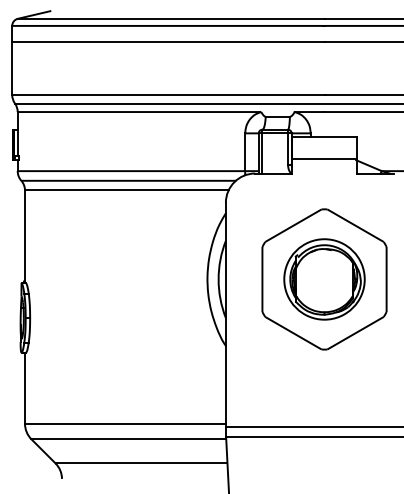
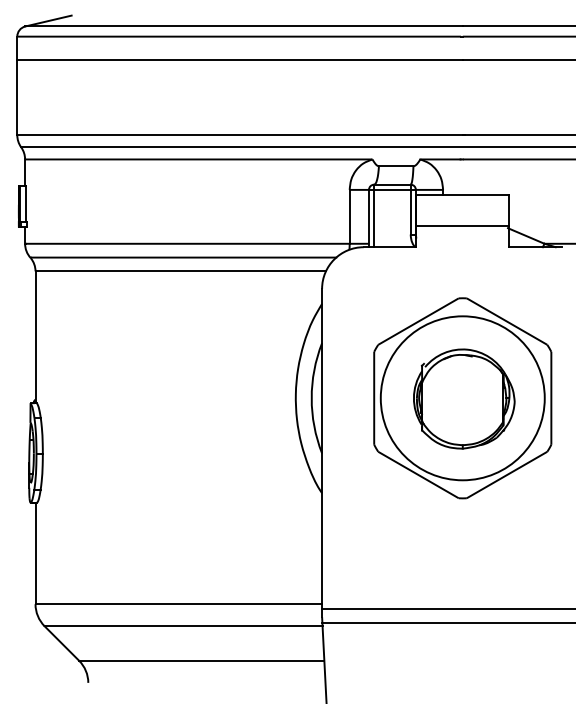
circle: (324, 279) -> (462, 398), size x1.43

